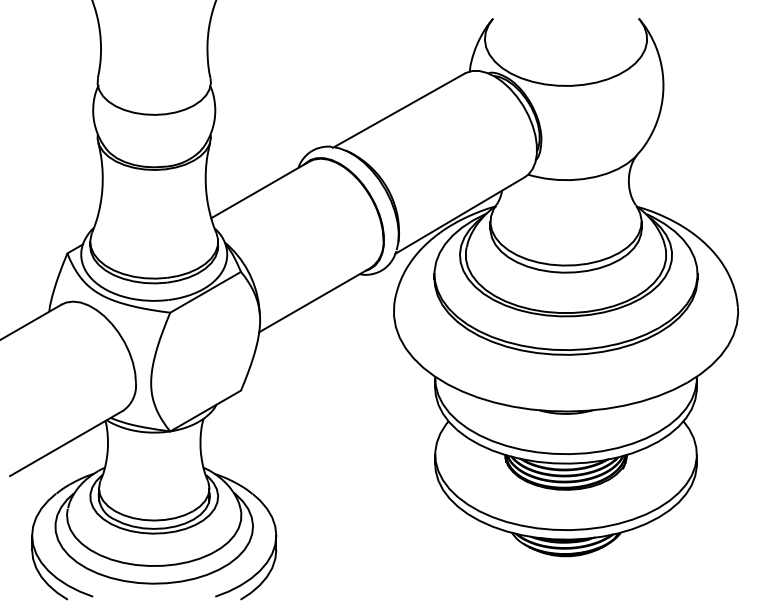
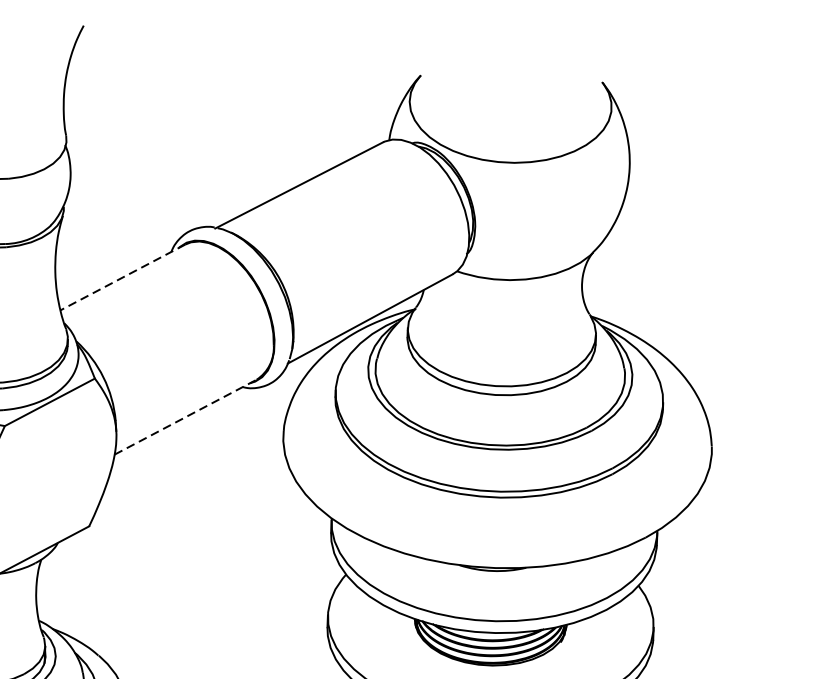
line: (260, 189) -> (123, 276), solid -> dashed
line: (315, 299) -> (186, 416), solid -> dashed

